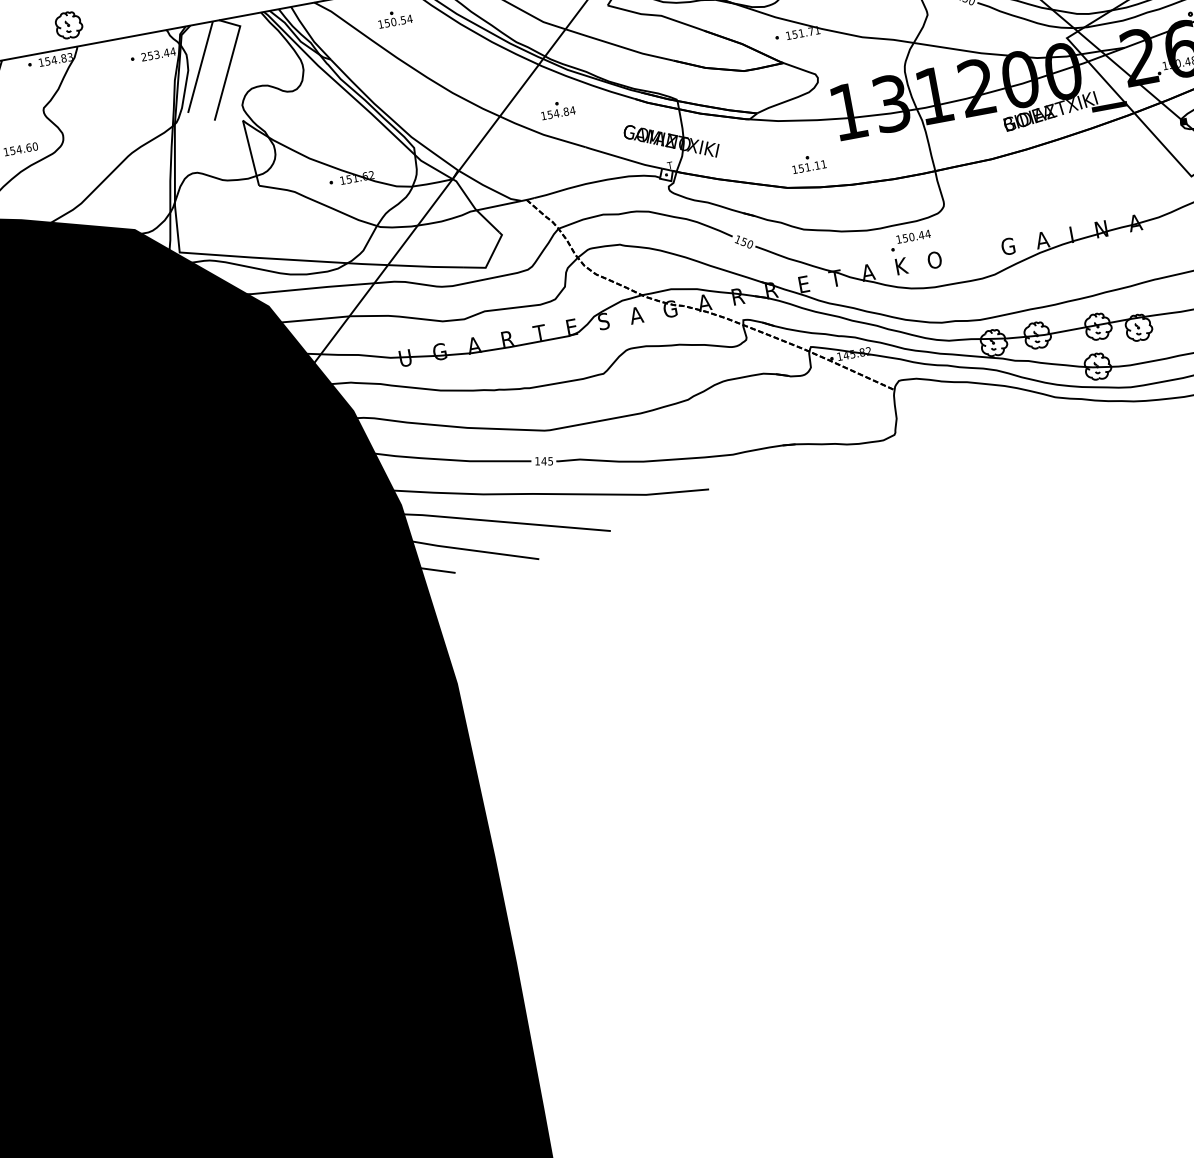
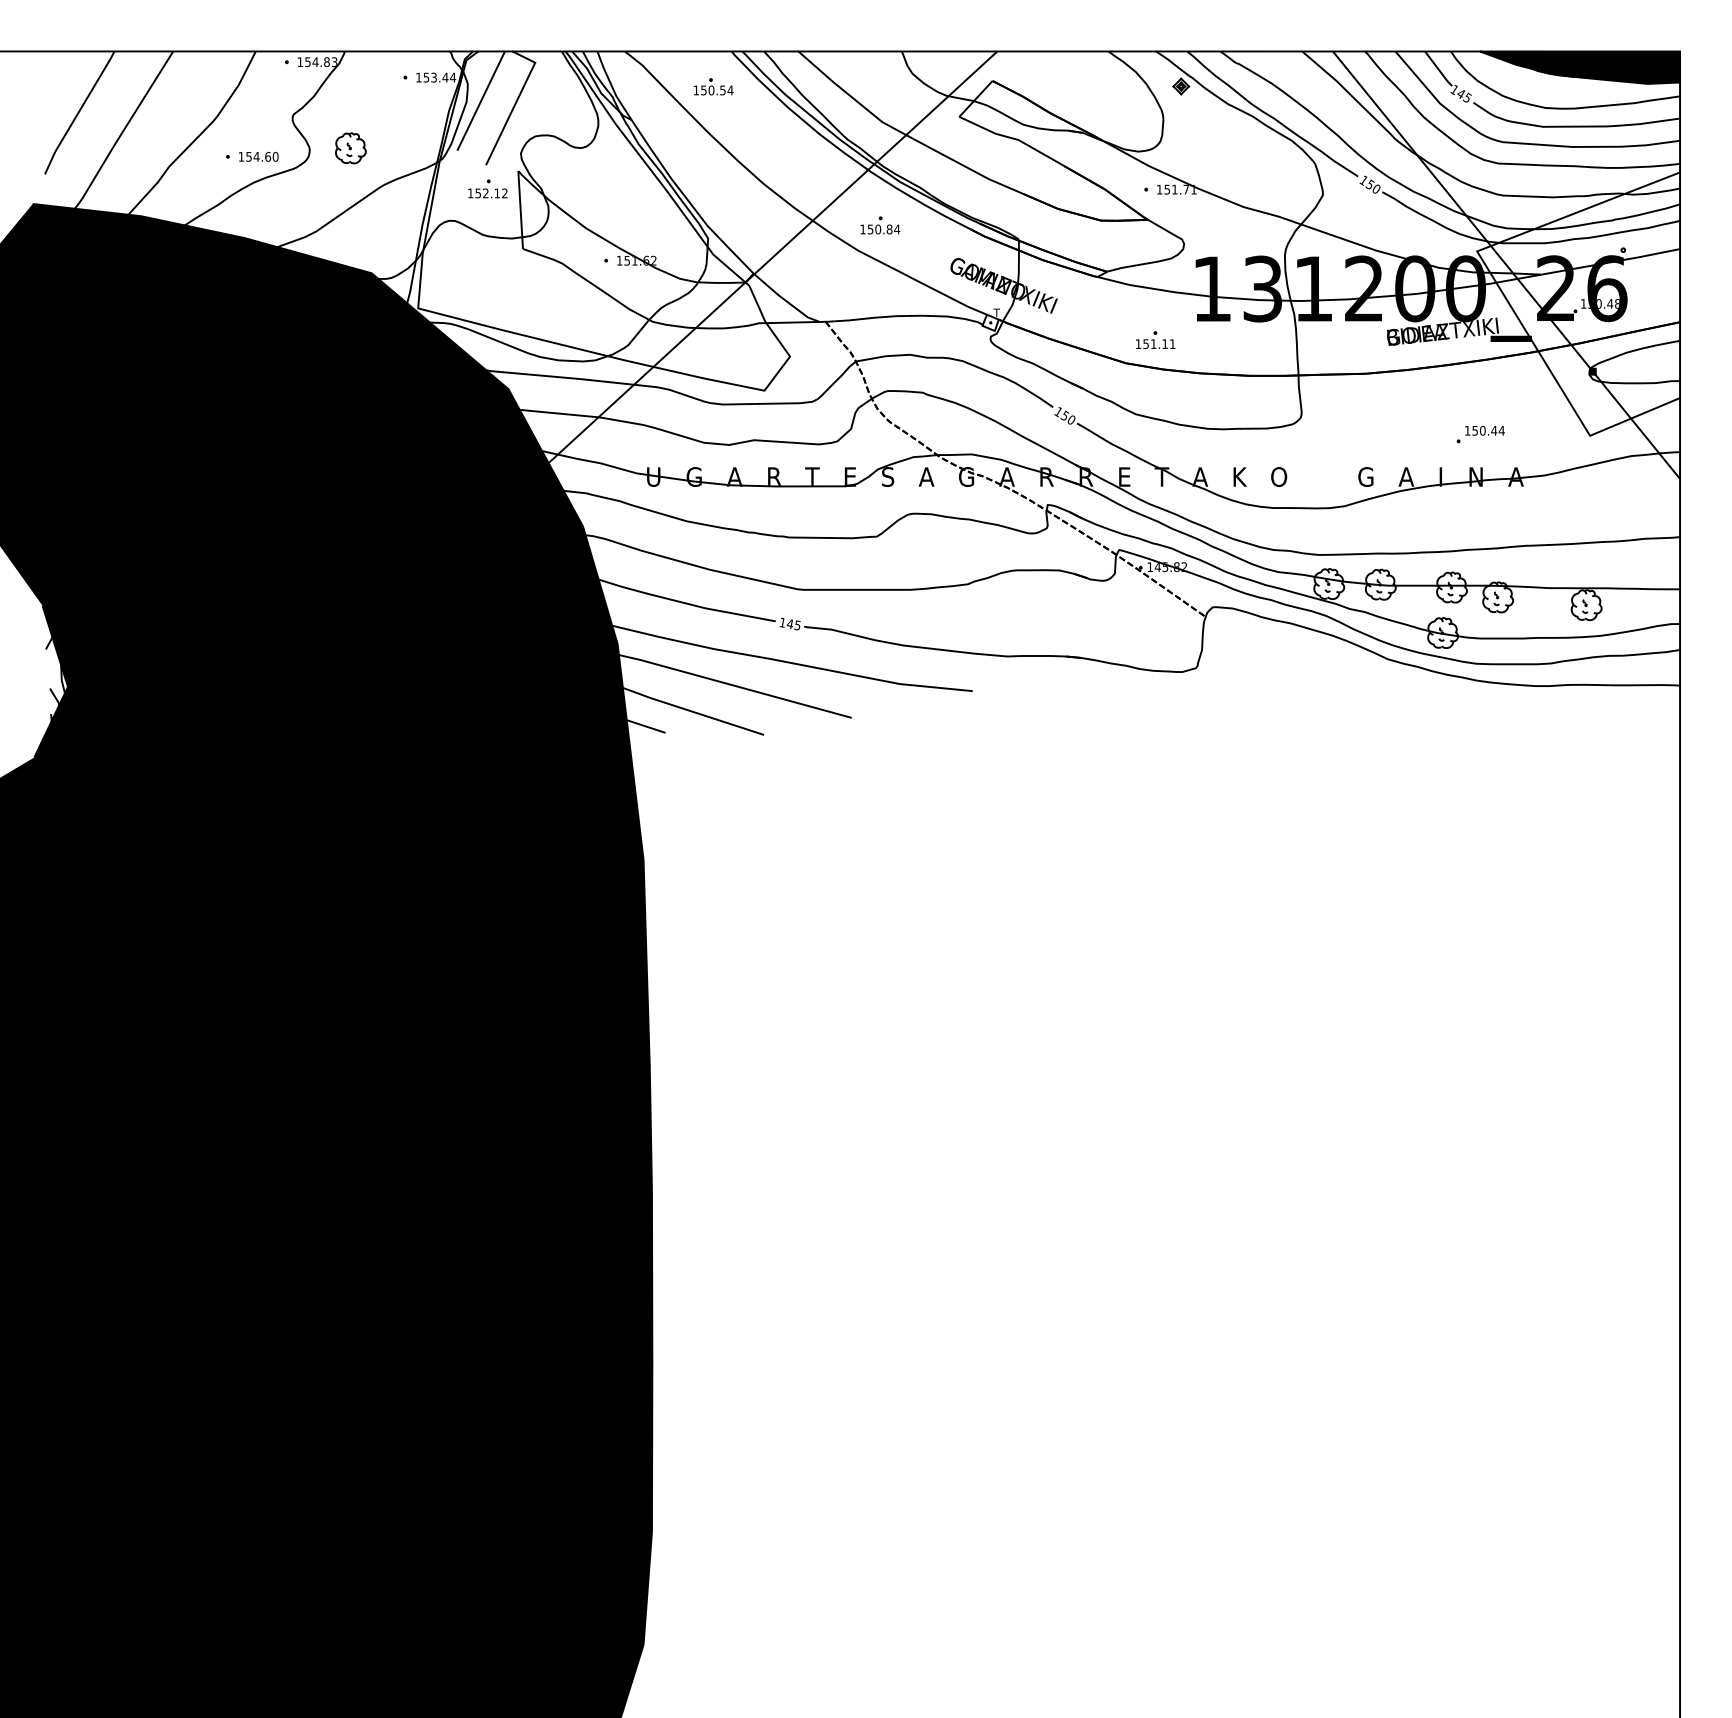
part: (68, 25) -> (350, 148), moved
text: (143, 57) -> (418, 77), 253.44 -> 153.44
text: (556, 113) -> (878, 229), 154.84 -> 150.84
part: (219, 140) -> (487, 188), added
part: (910, 240) -> (1480, 434), moved

